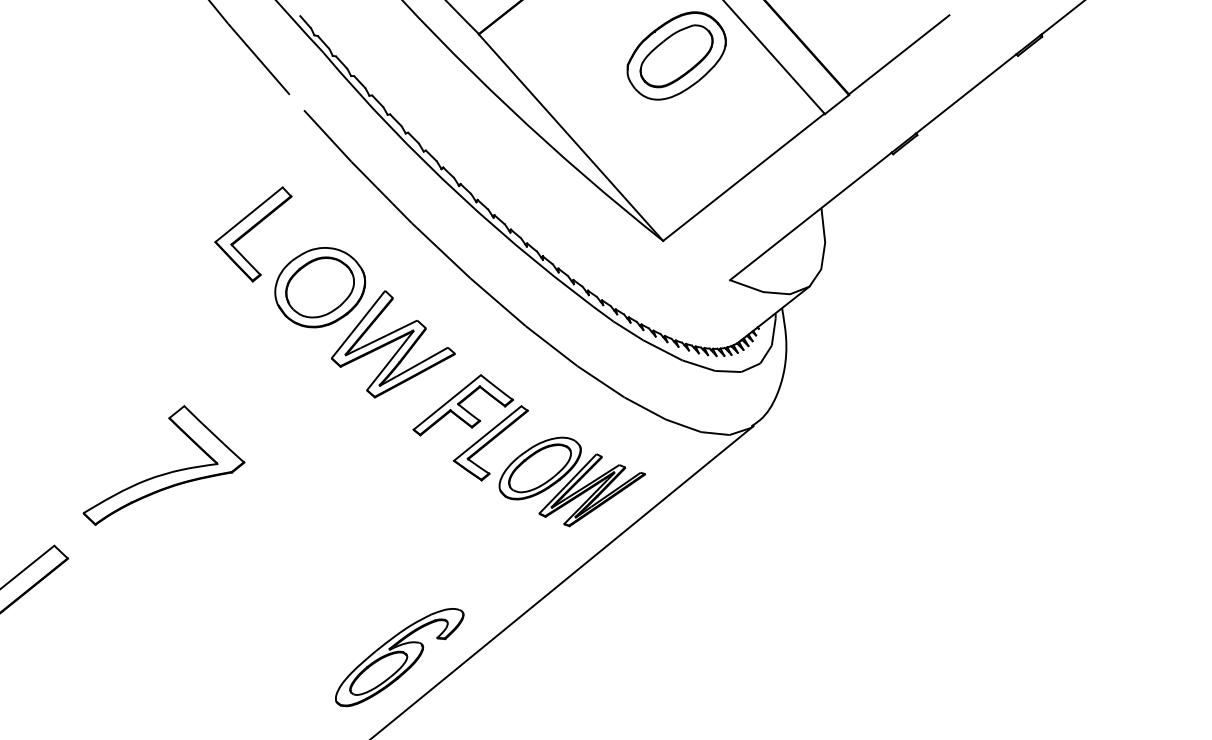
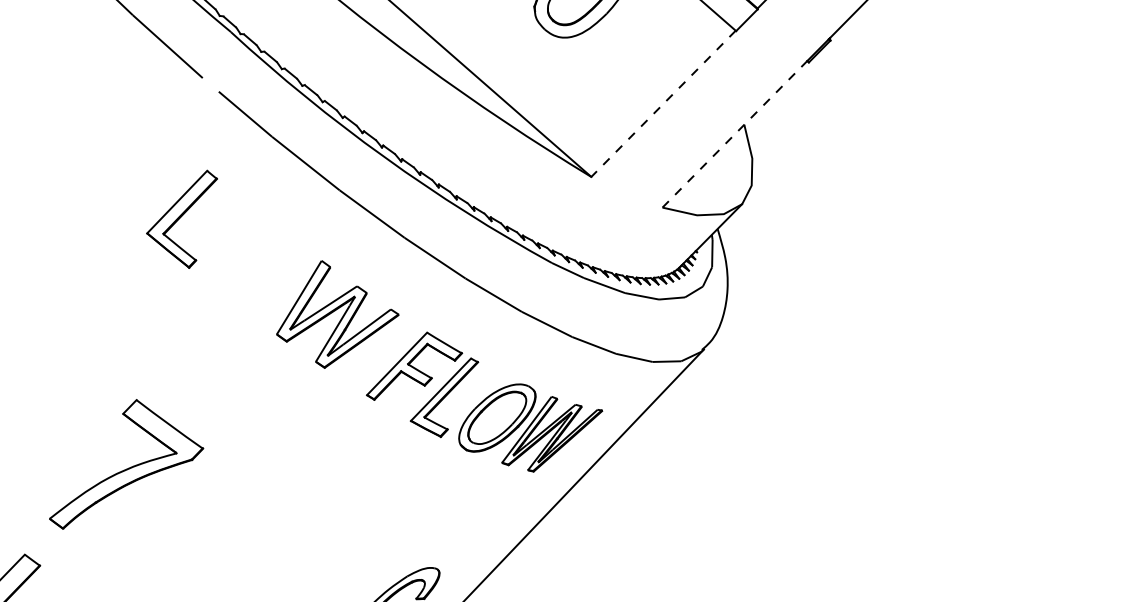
line: (743, 177) -> (663, 104), solid -> dashed
line: (810, 216) -> (734, 134), solid -> dashed
part: (320, 287) -> (257, 265), removed

